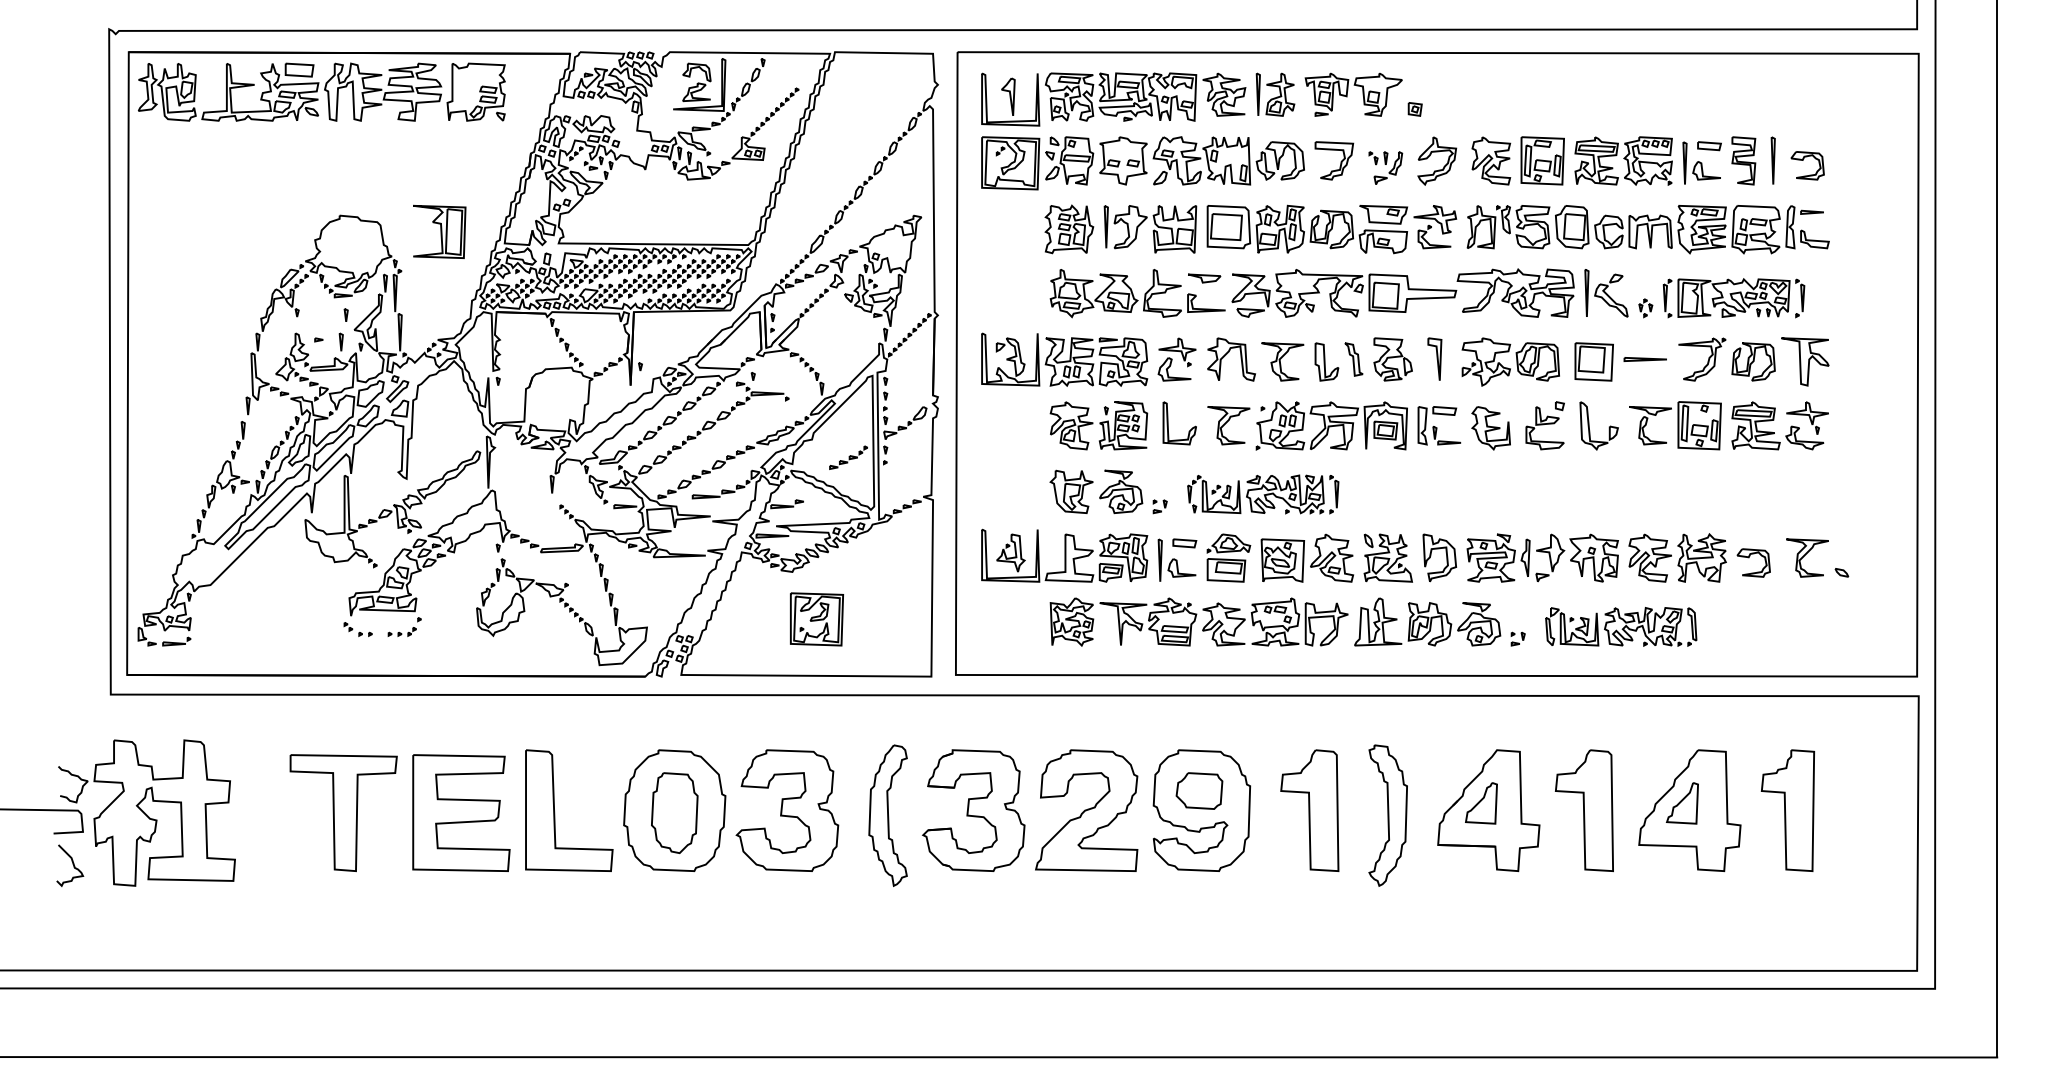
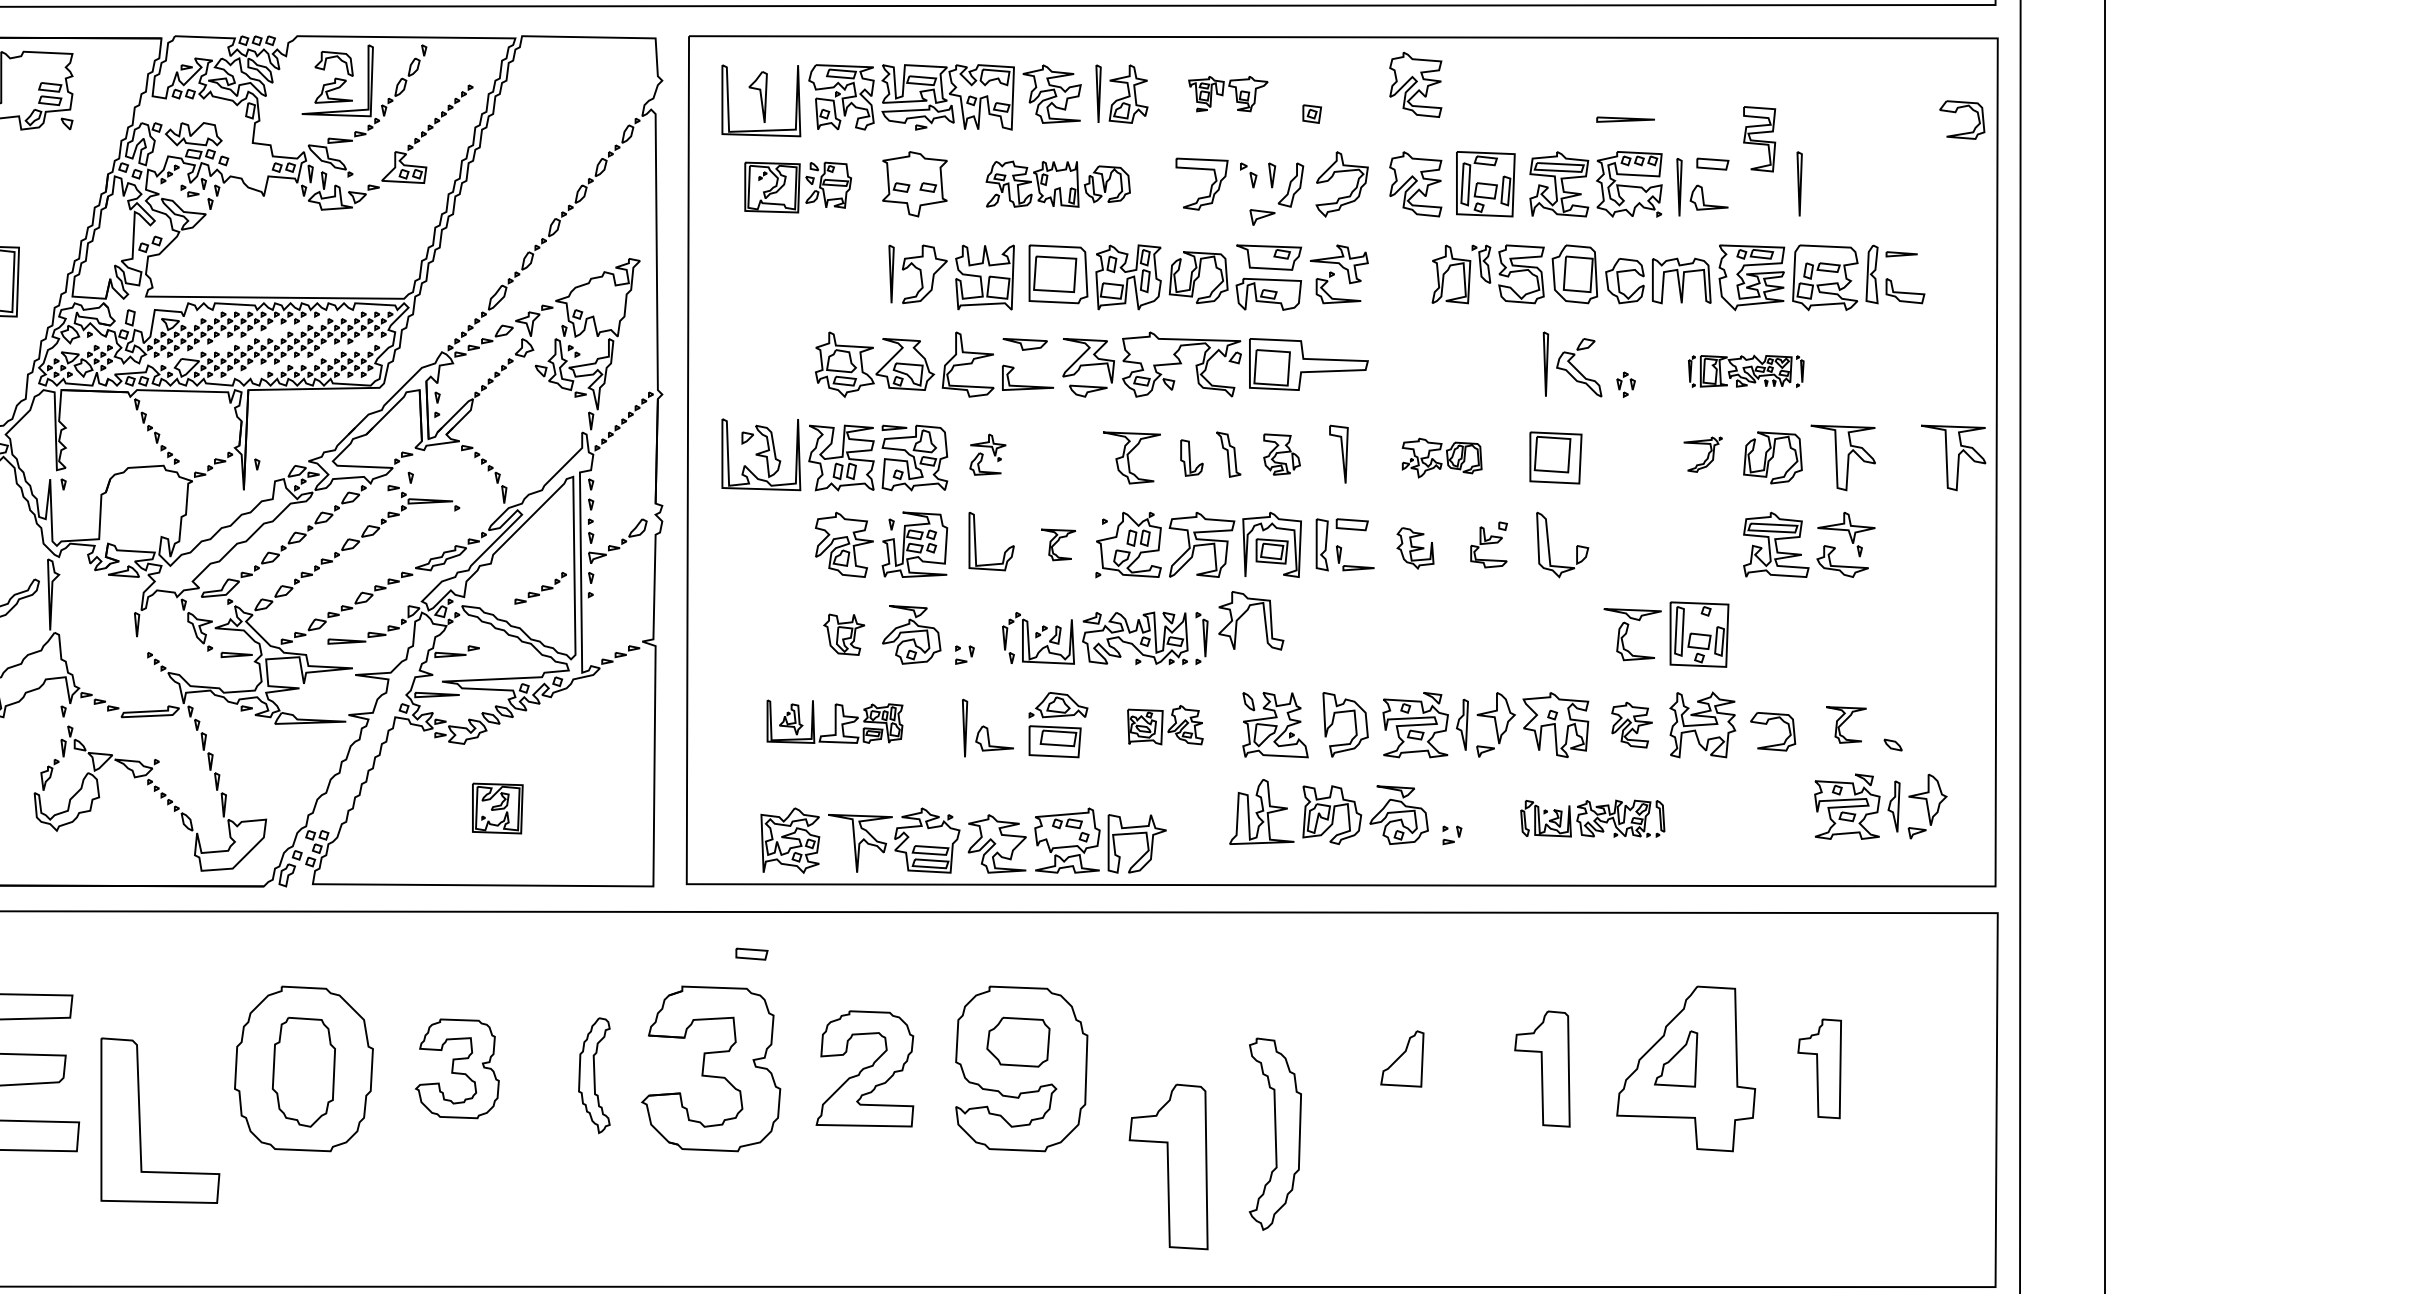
part: (1491, 87) -> (1416, 84), added
part: (1353, 94) -> (1228, 93), size x0.6
part: (1228, 160) -> (1057, 183), size x0.7
part: (1743, 160) -> (1759, 138), moved
part: (1803, 160) -> (1956, 112), moved
part: (1037, 163) -> (797, 187), size x0.7
part: (1385, 167) -> (1271, 193), size x1.4
part: (1069, 229) -> (841, 277), removed
part: (1647, 229) -> (1677, 277), moved
part: (1515, 292) -> (1448, 363), removed
part: (1733, 298) -> (1745, 371), size x0.6
part: (1227, 354) -> (1245, 613), moved
part: (1176, 359) -> (987, 454), size x0.7
part: (1392, 359) -> (1281, 454), size x0.7
line: (1644, 359) -> (1624, 119), moved
part: (1702, 359) -> (1703, 454), size x0.6
part: (1326, 361) -> (1191, 457), size x0.7
part: (1510, 361) -> (1441, 457), size x0.6
part: (1886, 361) -> (1953, 457), added
part: (1228, 425) -> (1057, 544), size x0.6
part: (1544, 425) -> (1488, 544), size x0.7
part: (1675, 425) -> (1666, 634), moved
part: (1490, 428) -> (1414, 548), size x0.7
part: (1071, 491) -> (844, 634), size x0.7
part: (1184, 543) -> (751, 954), moved
part: (1064, 555) -> (834, 721), size x0.6
part: (1307, 557) -> (1165, 724), size x0.6
part: (1649, 557) -> (1631, 724), size x0.7
part: (1807, 557) -> (1846, 724), size x0.7
part: (1832, 617) -> (1880, 805), added
part: (817, 619) -> (498, 808), size x0.7
part: (1198, 621) -> (962, 839), moved
part: (1621, 626) -> (1593, 818), size x0.7
part: (787, 810) -> (457, 1068), size x0.6
part: (1086, 810) -> (864, 1068), size x0.7
part: (1309, 810) -> (1168, 1166), moved
part: (1488, 810) -> (1411, 1068), removed
part: (1583, 810) -> (1541, 1068), size x0.7
part: (1787, 810) -> (1819, 1068), size x0.6
part: (555, 812) -> (141, 1123), moved
part: (887, 815) -> (593, 1075), size x0.6
part: (1387, 815) -> (1274, 1134), moved

